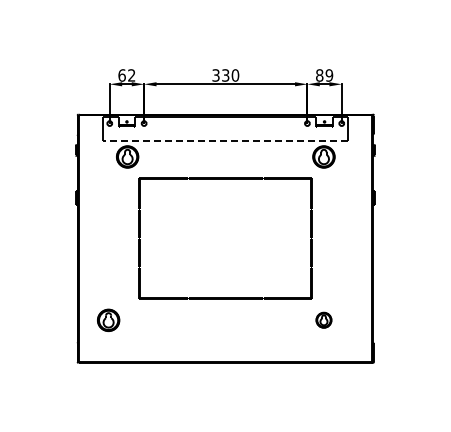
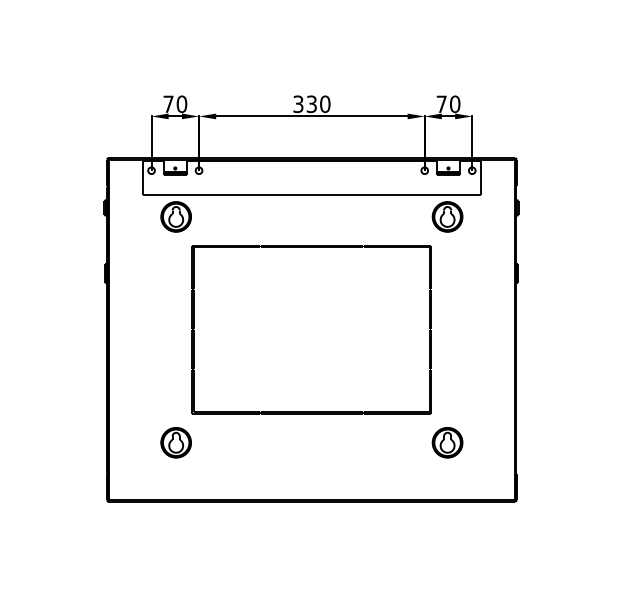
text: (126, 75) -> (174, 104), 62 -> 70
text: (324, 75) -> (448, 104), 89 -> 70
line: (225, 141) -> (311, 195), dashed -> solid
part: (108, 319) -> (176, 441), moved
part: (323, 319) -> (446, 441), size x1.43

